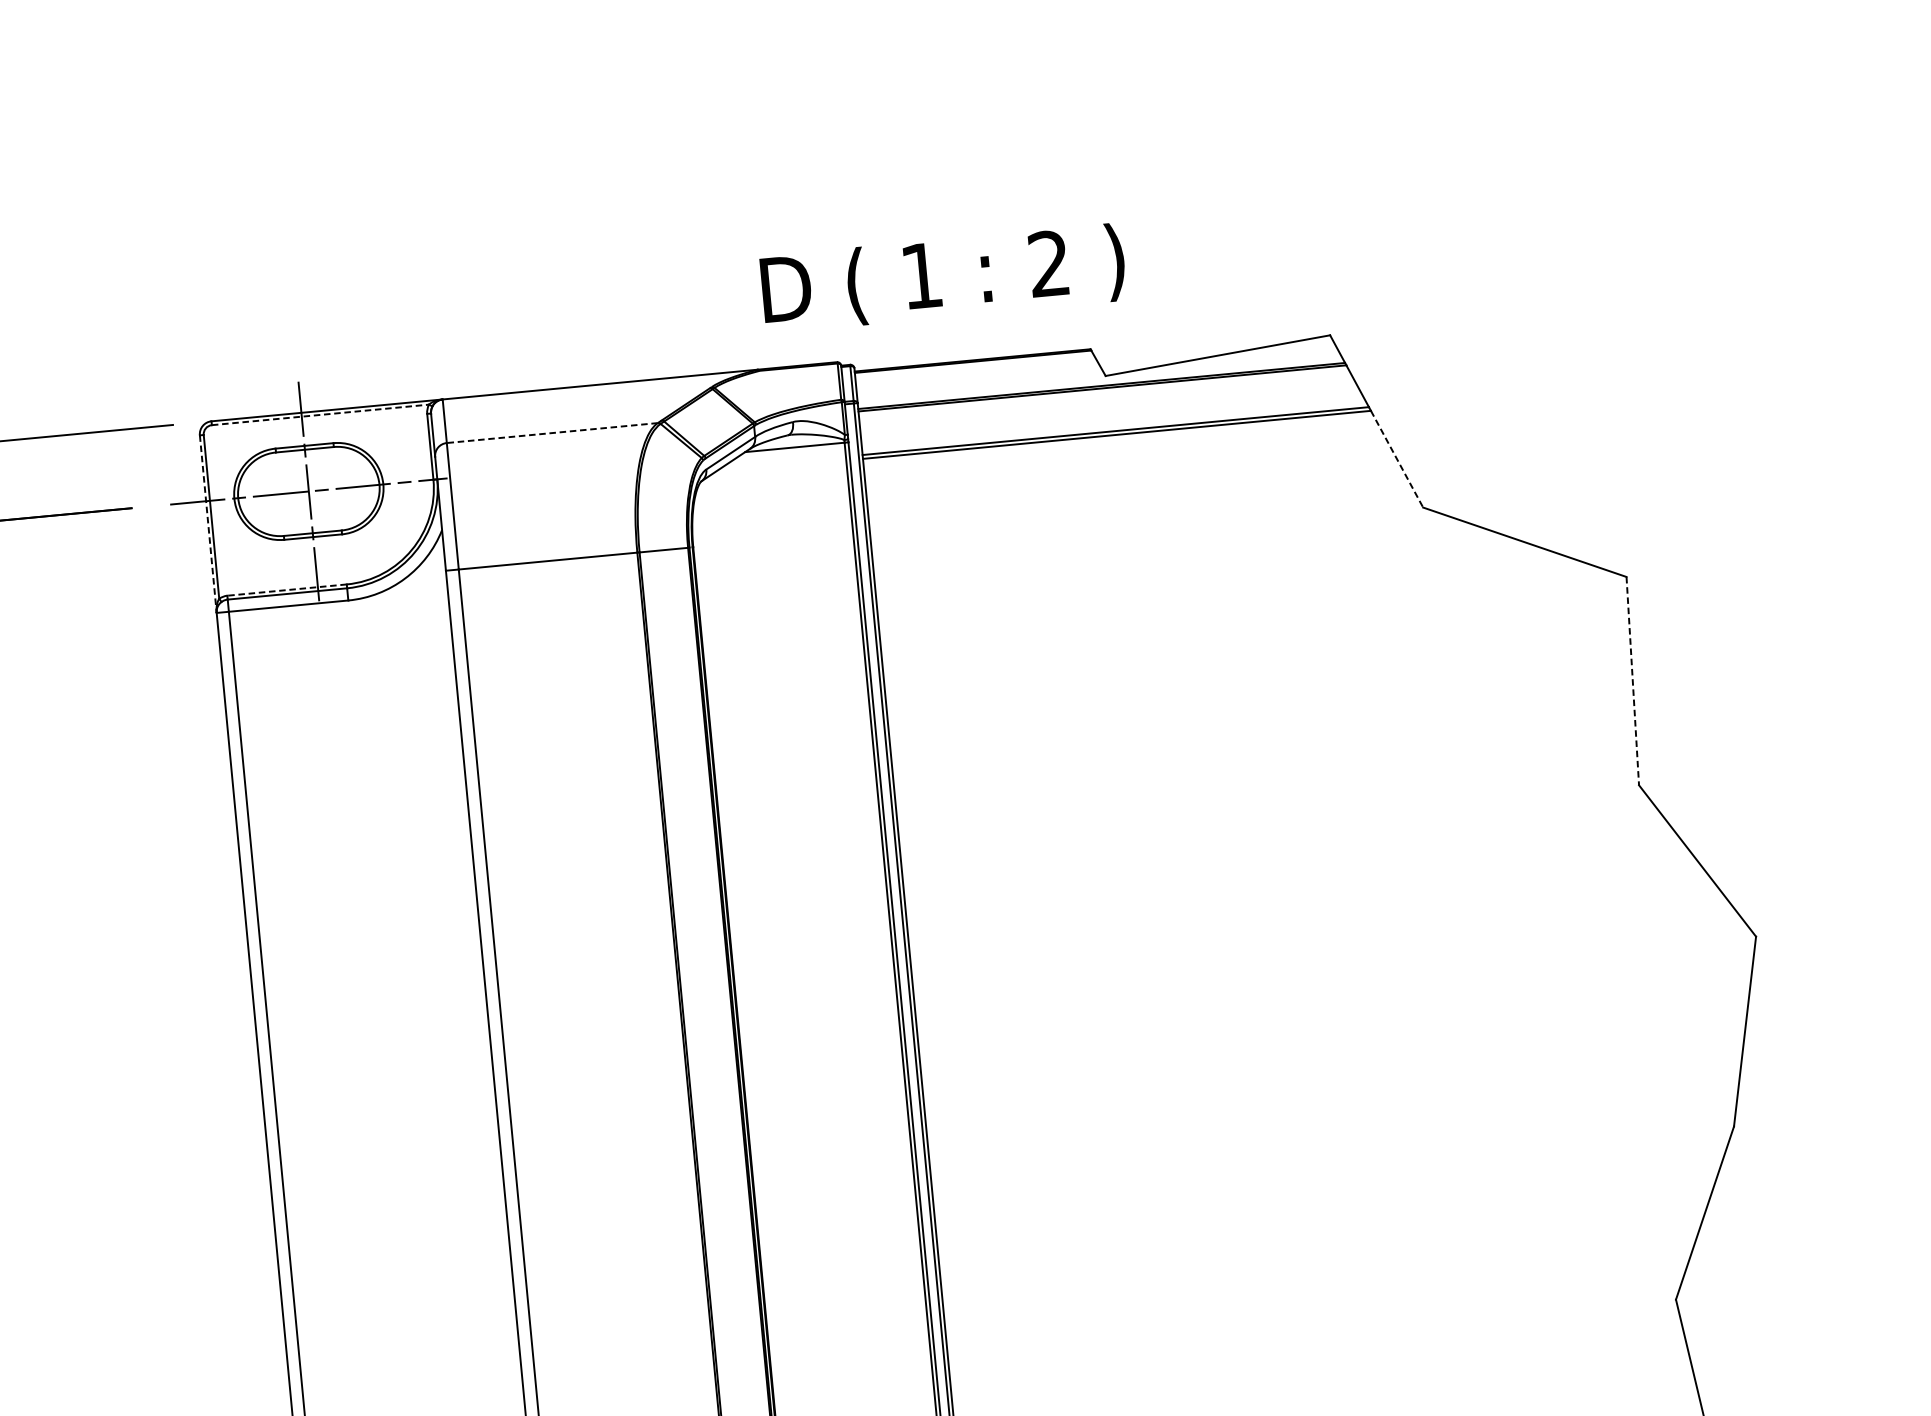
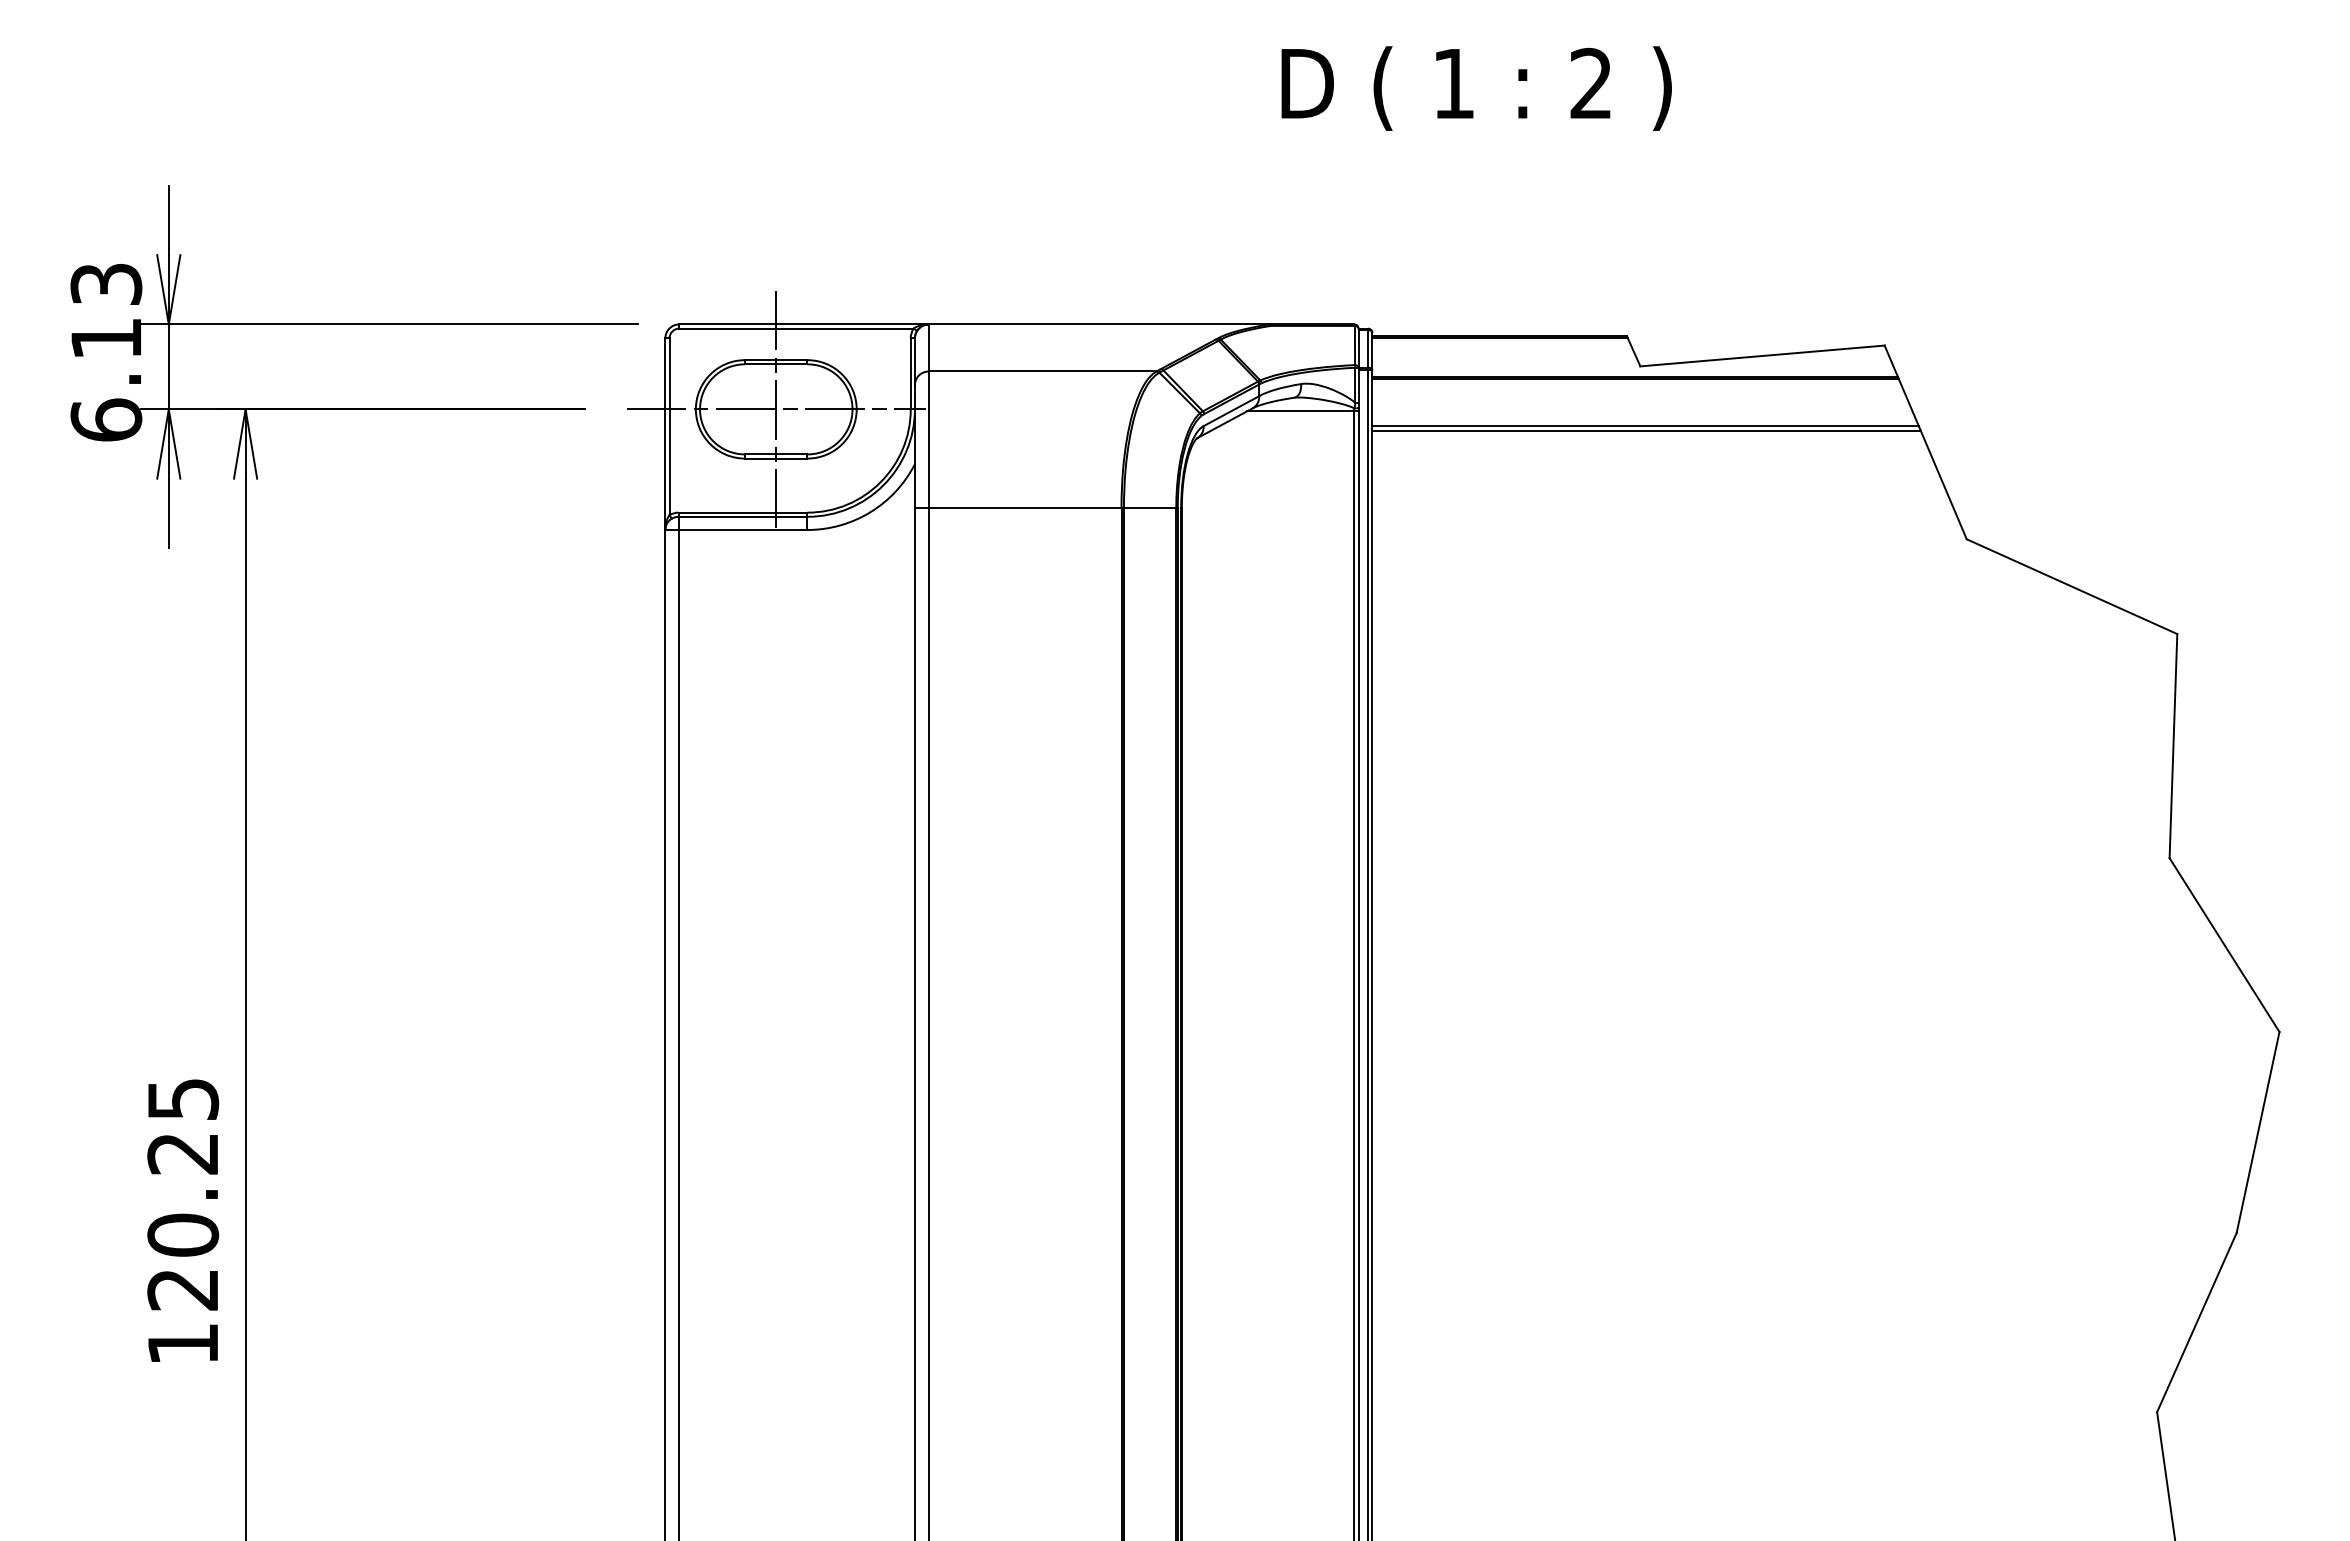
text: (943, 278) -> (1476, 88), moved
line: (320, 414) -> (796, 328), dashed -> solid
line: (552, 433) -> (1042, 371), dashed -> solid
line: (1396, 459) -> (1943, 485), dashed -> solid
line: (208, 524) -> (665, 434), dashed -> solid
line: (286, 589) -> (742, 512), dashed -> solid
line: (1632, 681) -> (2173, 746), dashed -> solid

